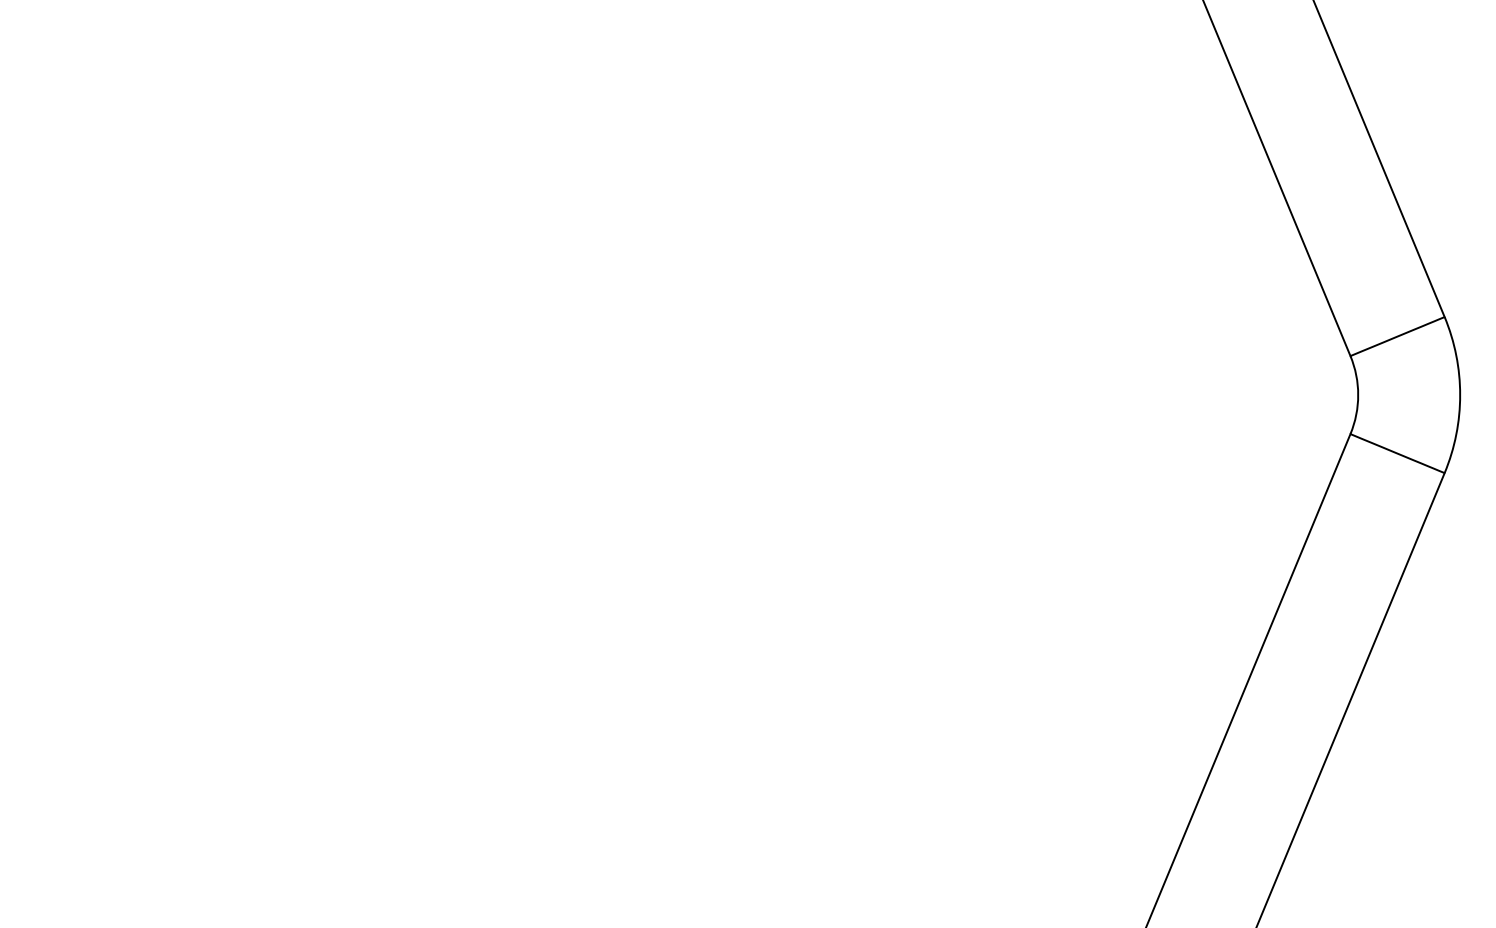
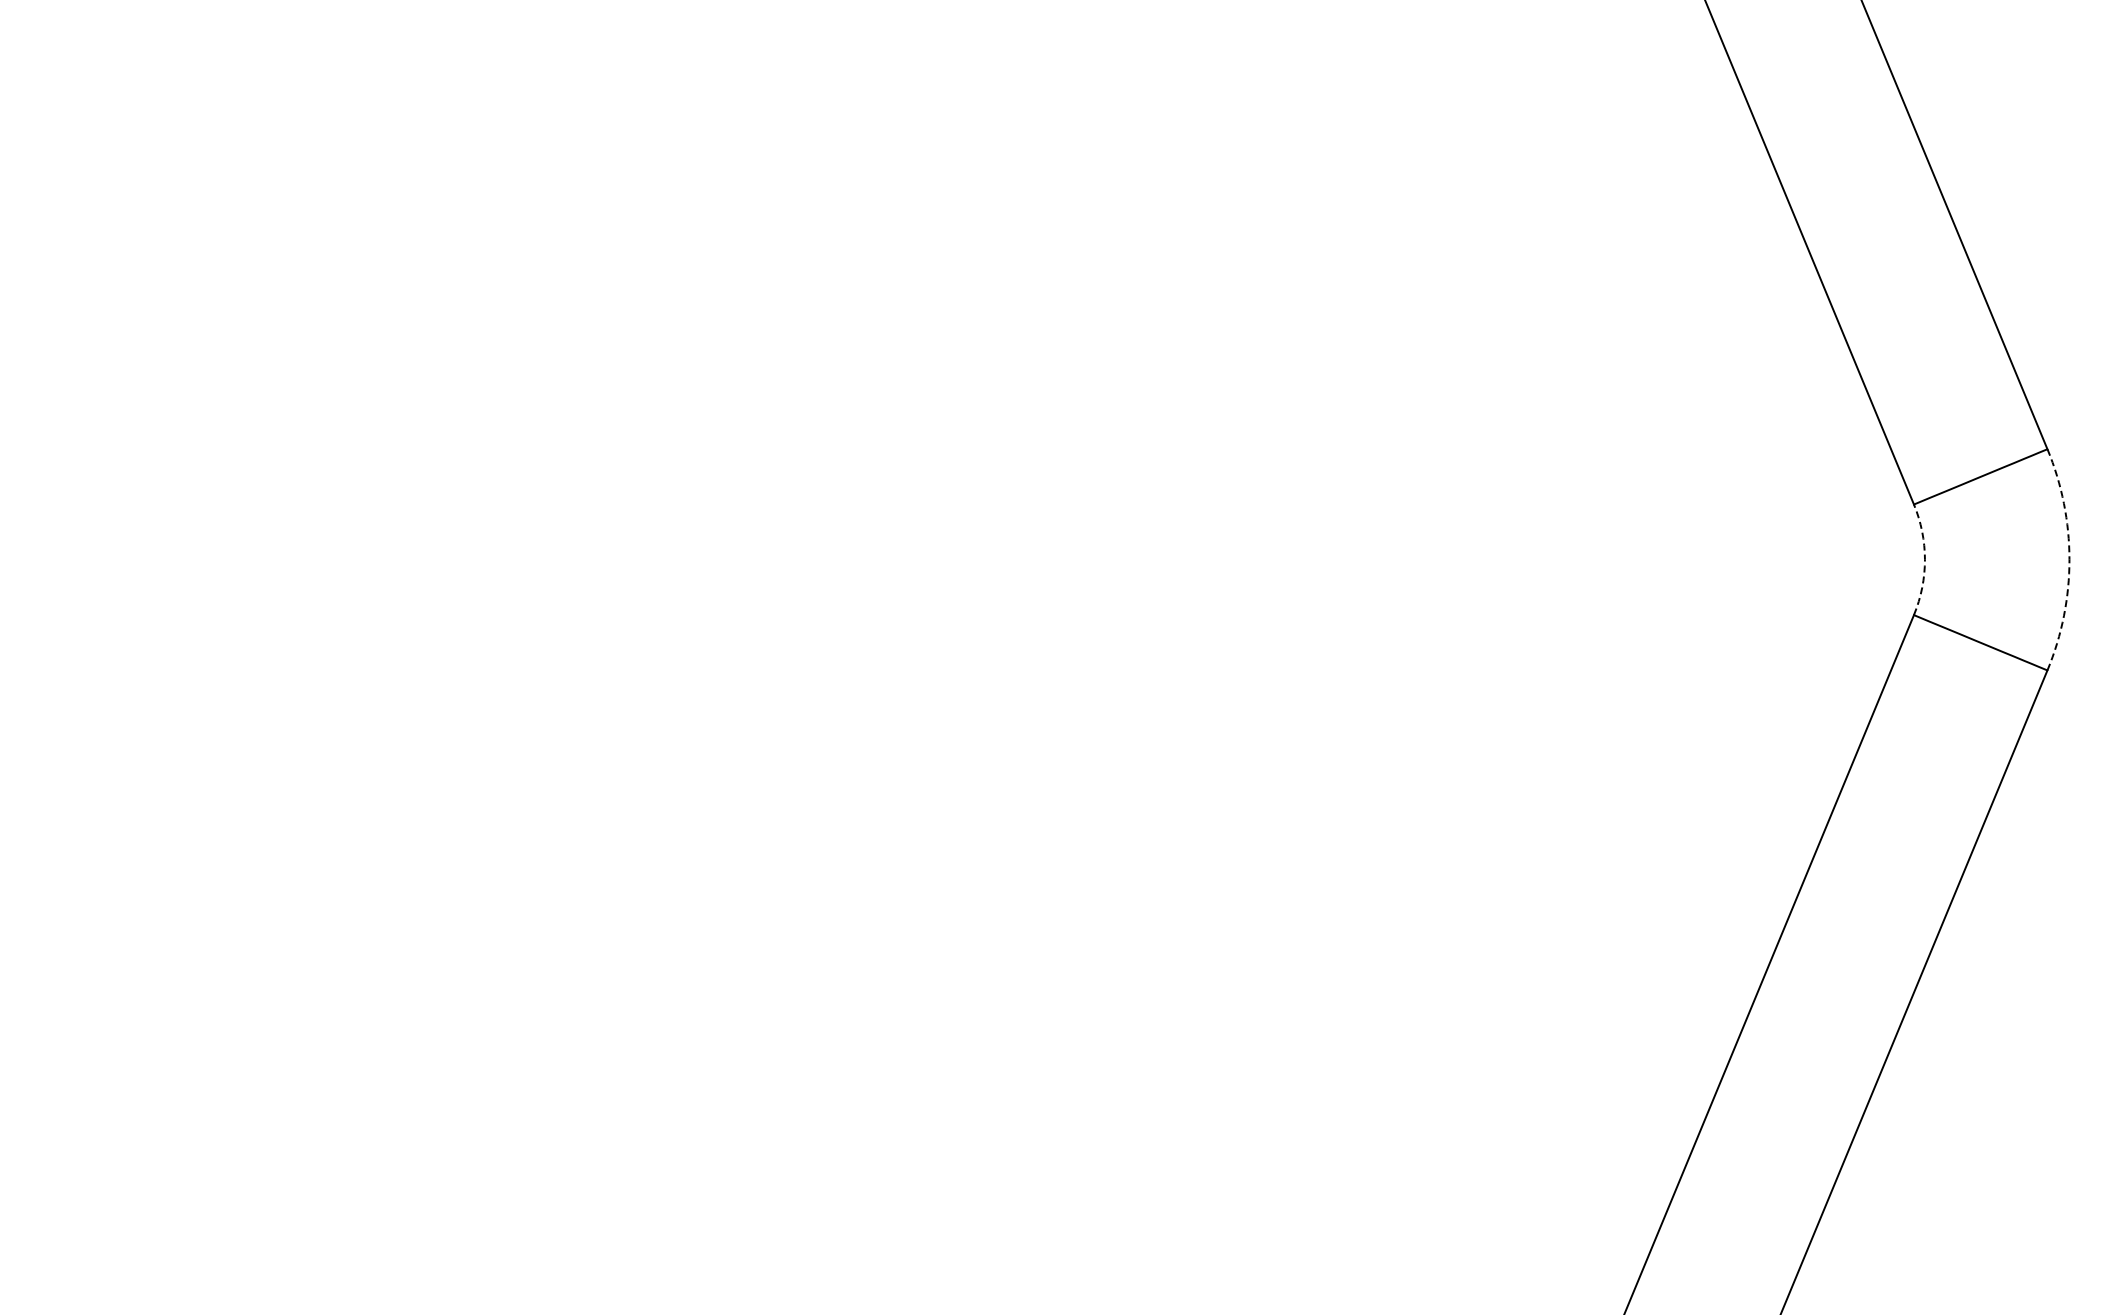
arc: (1357, 394) -> (1924, 559), solid -> dashed
arc: (1460, 394) -> (2069, 559), solid -> dashed

